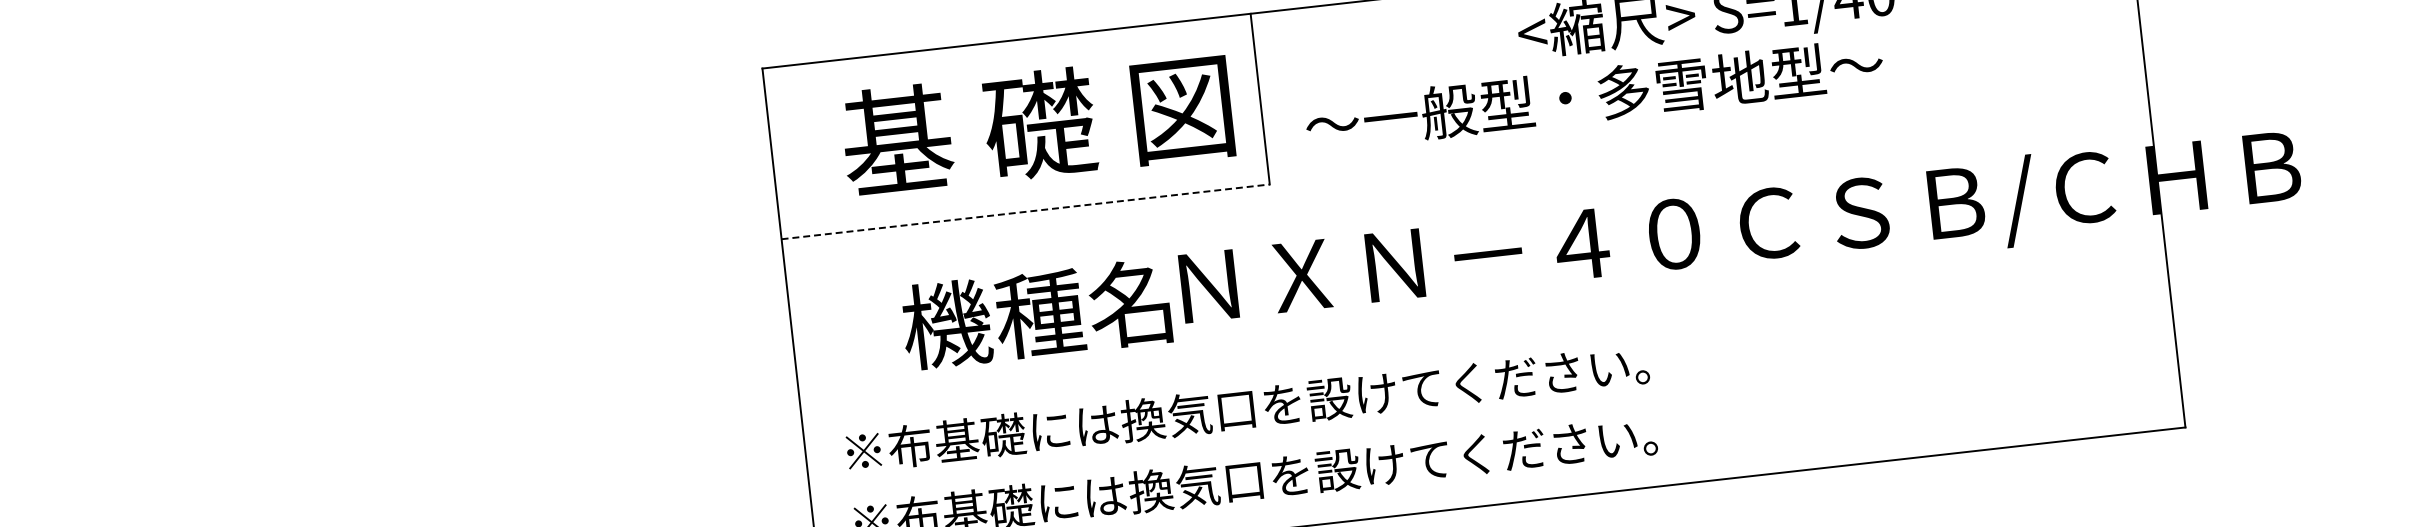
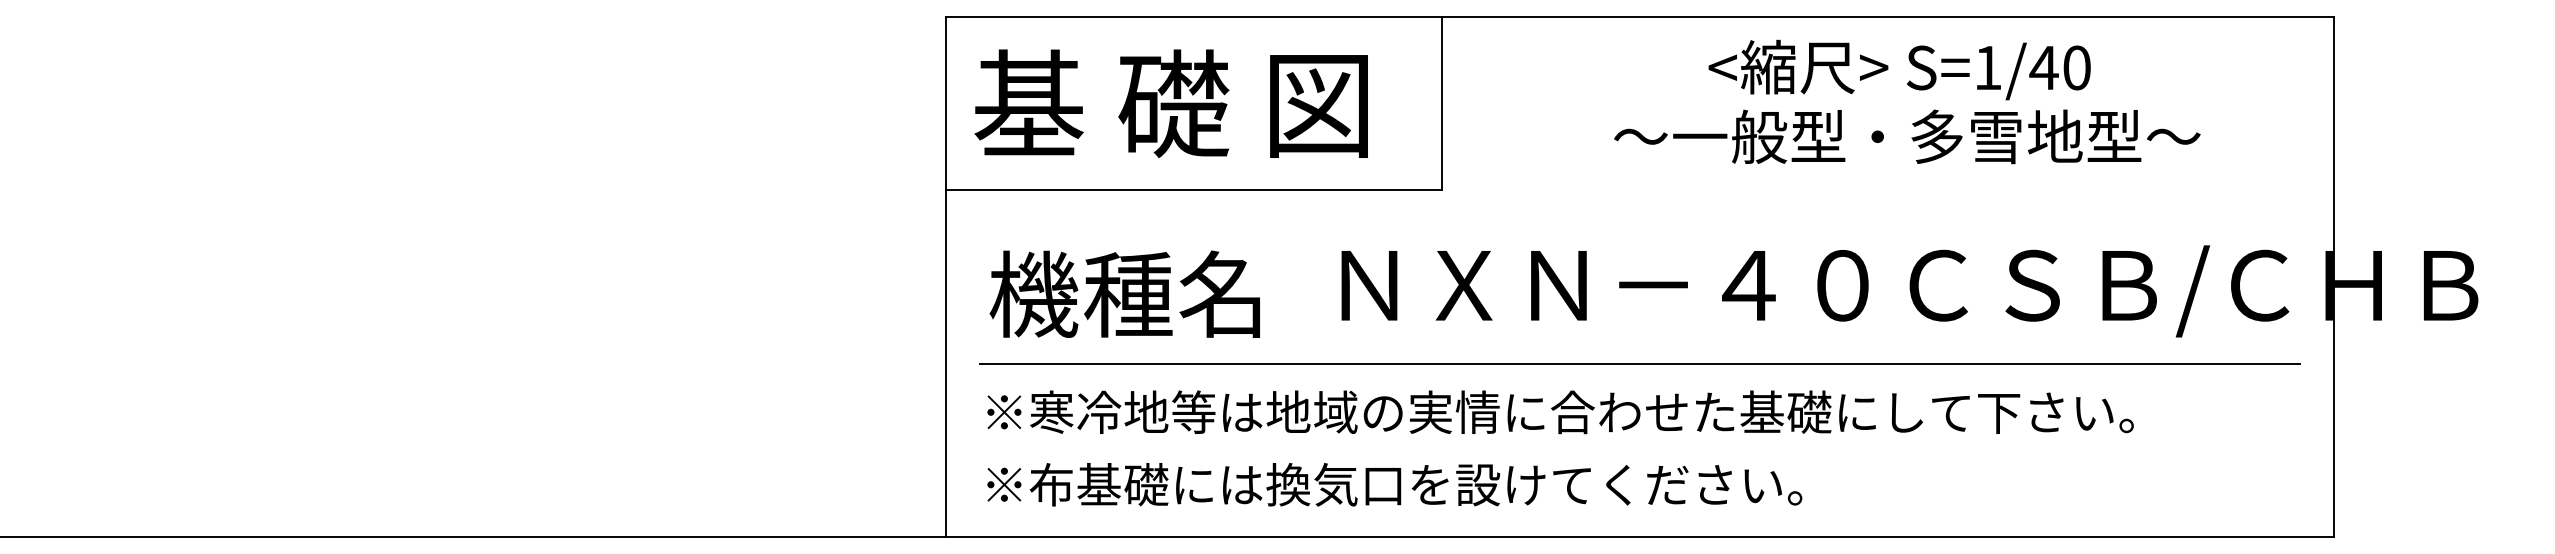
text: (1594, 94) -> (1907, 136), moved
text: (1036, 124) -> (1170, 103), moved
line: (1026, 212) -> (1194, 190), dashed -> solid
text: (1035, 313) -> (1124, 293), moved
line: (1483, 333) -> (1639, 363), added
text: (1431, 387) -> (1581, 412), ※布基礎には換気口を設けてください。 -> ※寒冷地等は地域の実情に合わせた基礎にして下さい。

